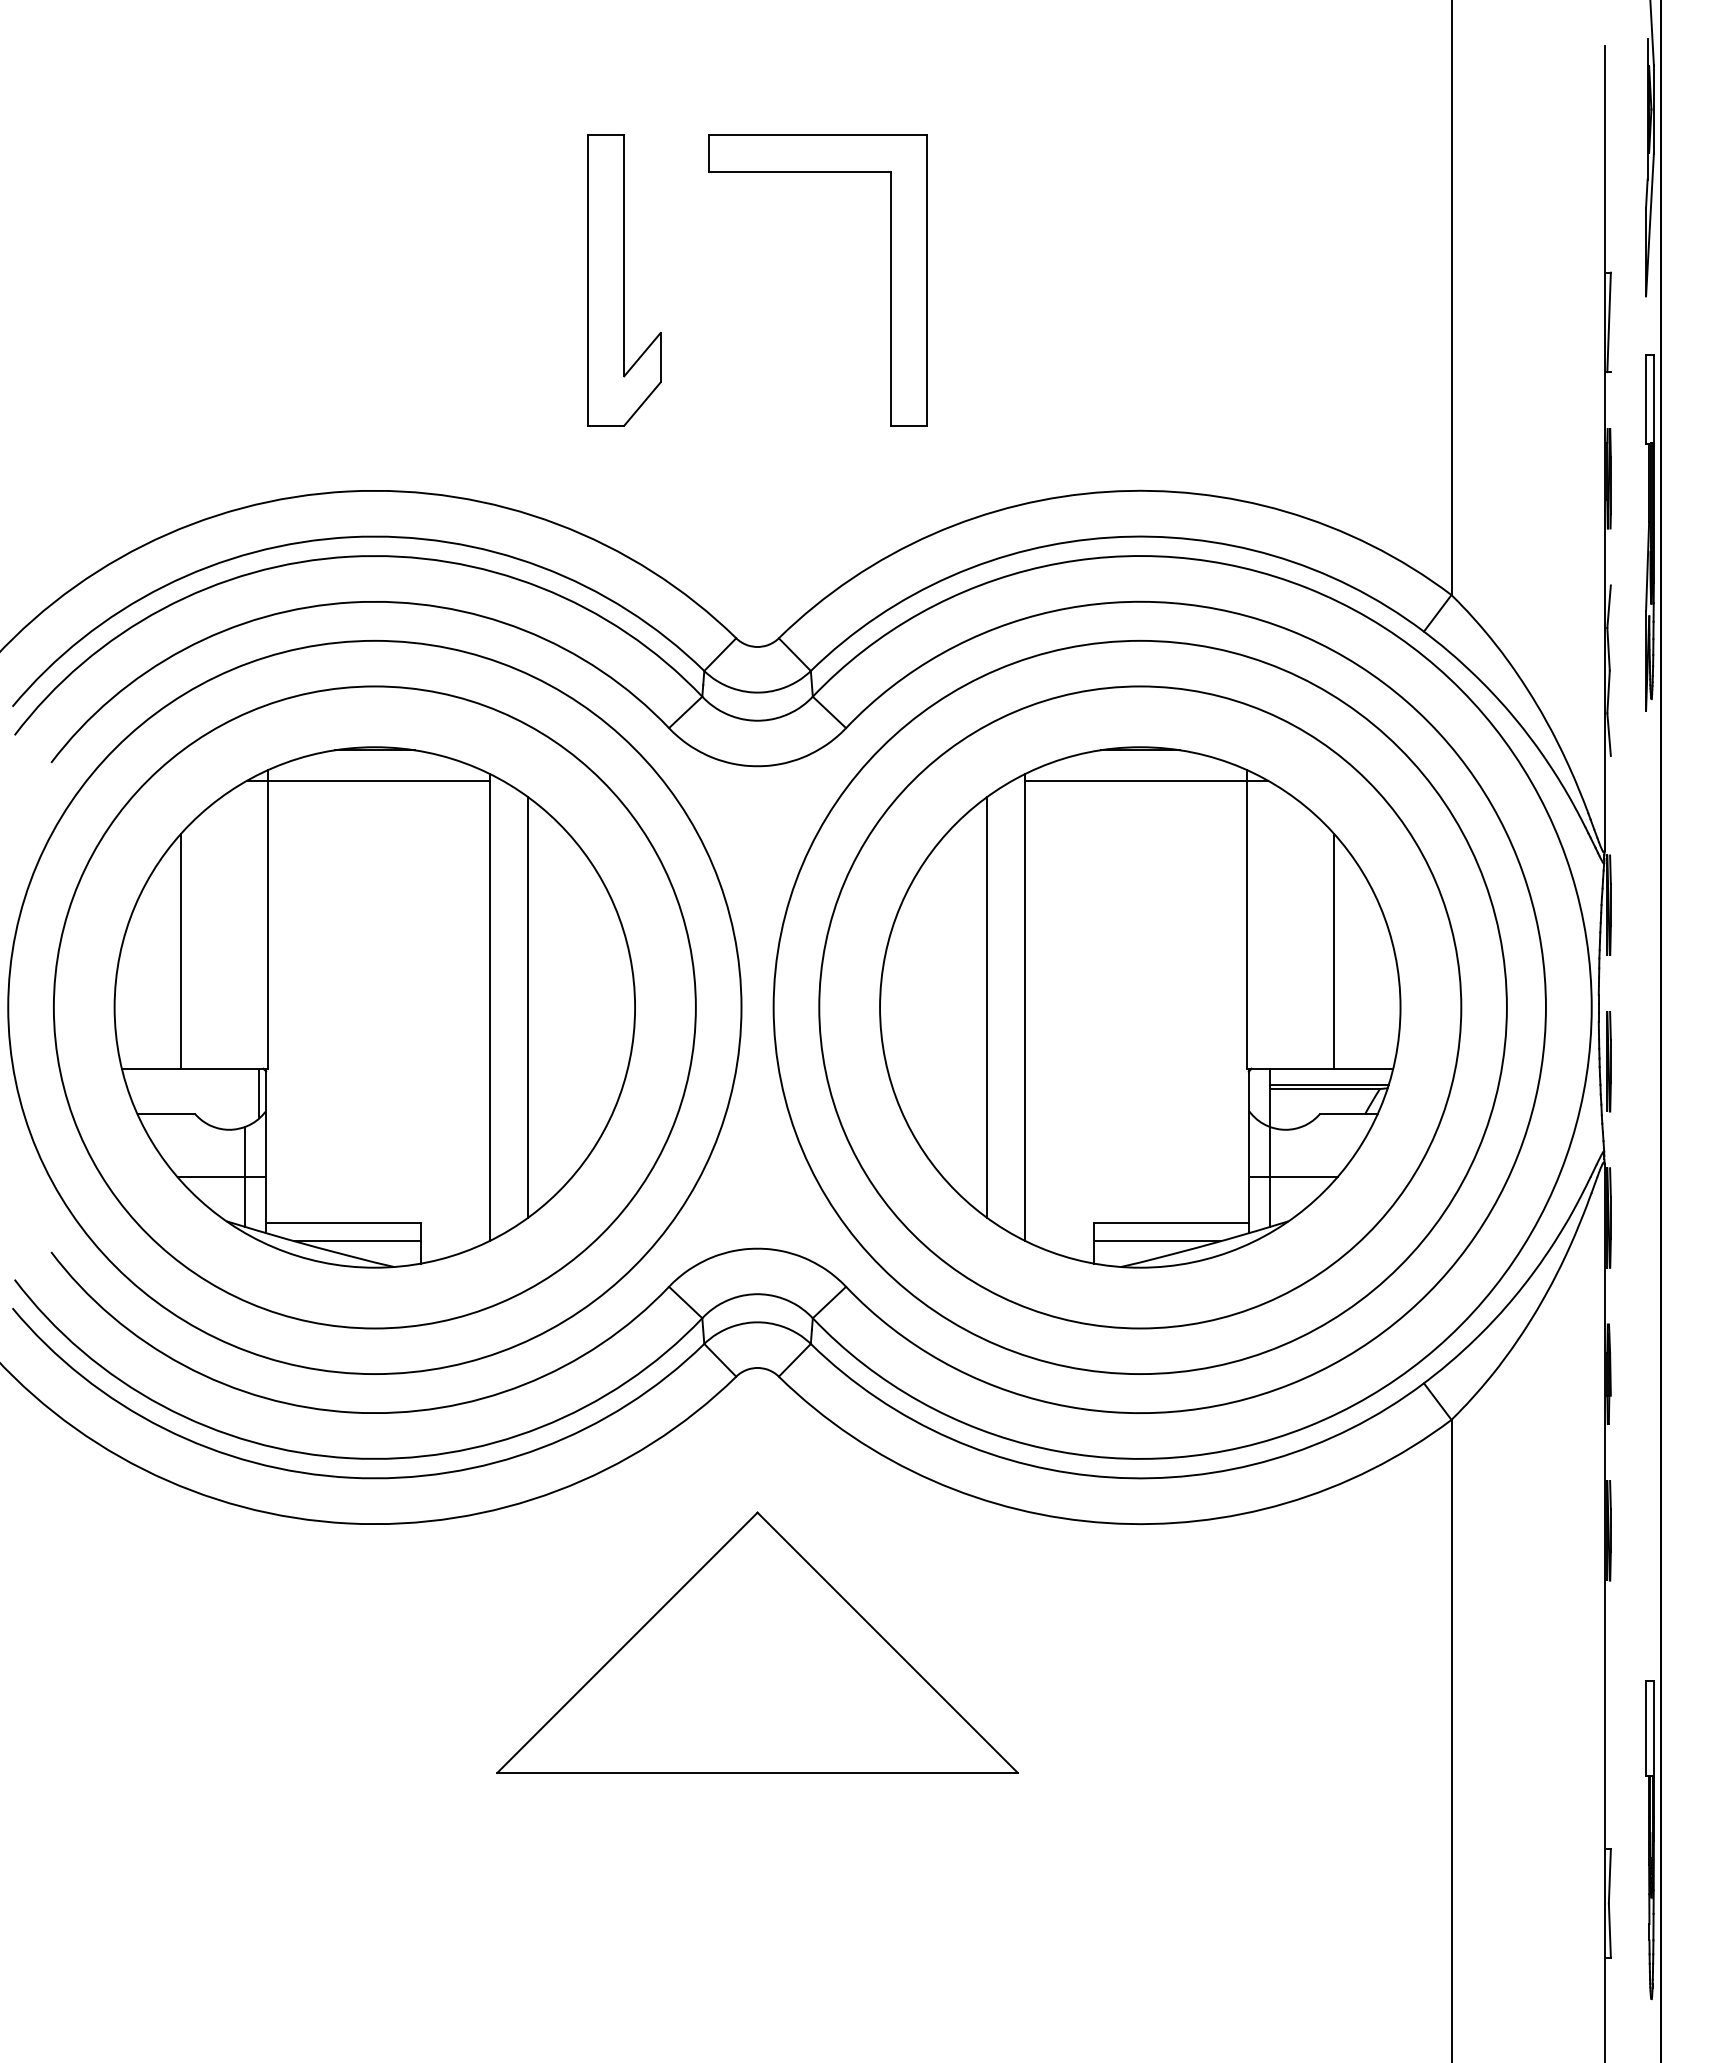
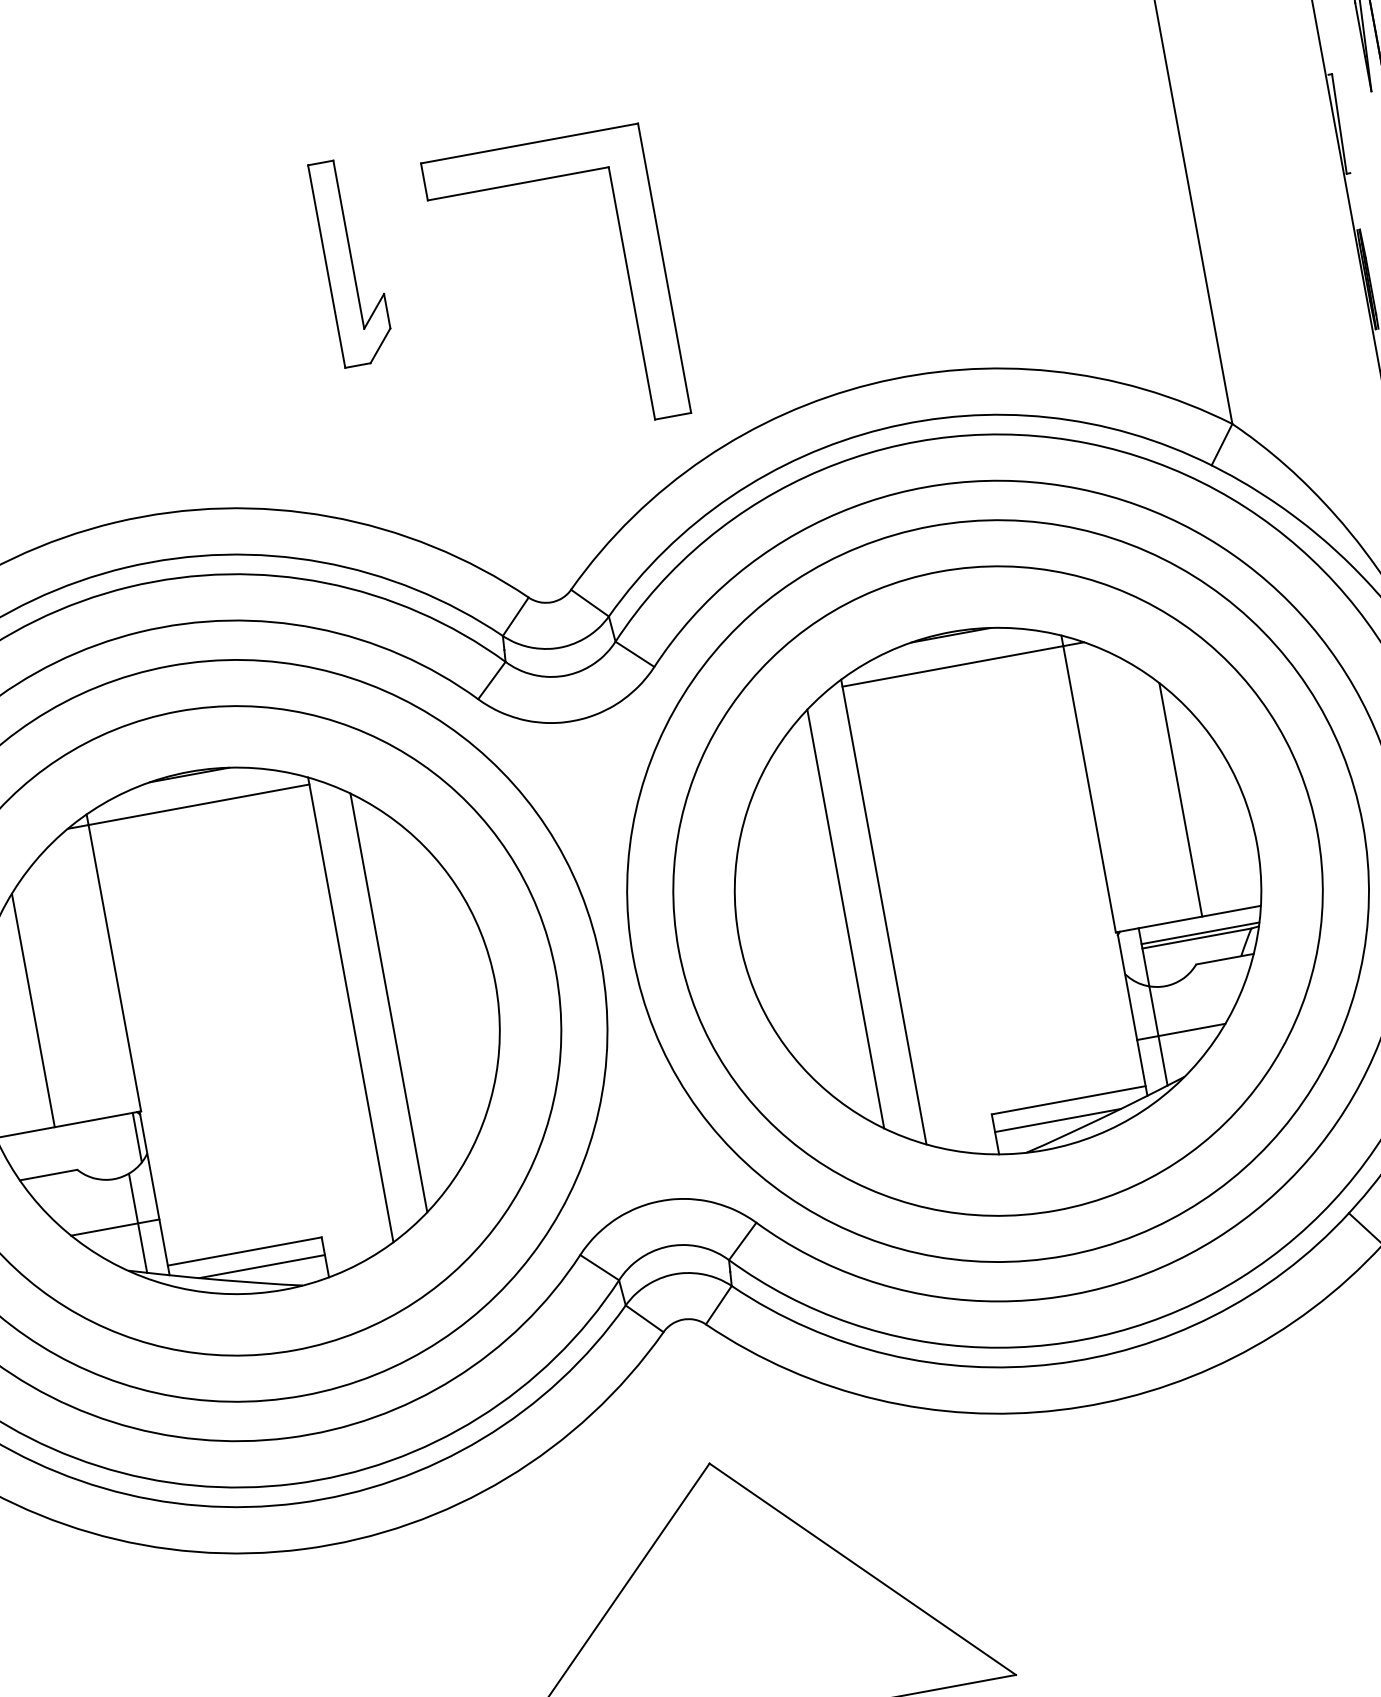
part: (624, 280) -> (352, 262), size x0.7
part: (890, 280) -> (628, 275), moved

